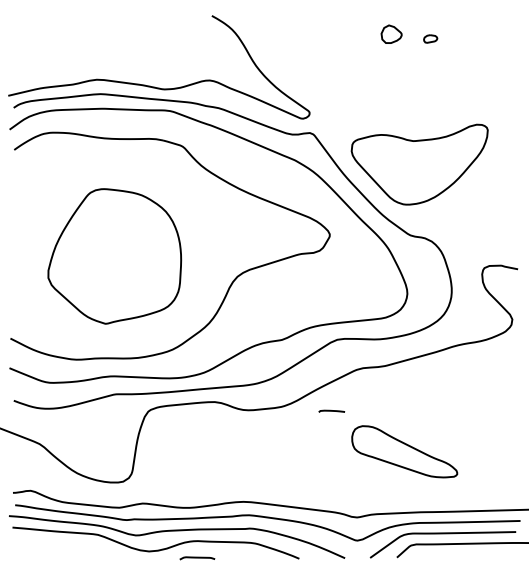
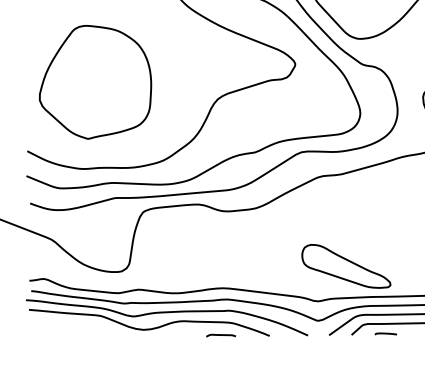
part: (114, 256) -> (95, 82), moved
curve: (331, 410) -> (385, 333), moved
part: (404, 451) -> (346, 266), moved
curve: (197, 558) -> (221, 335), moved

